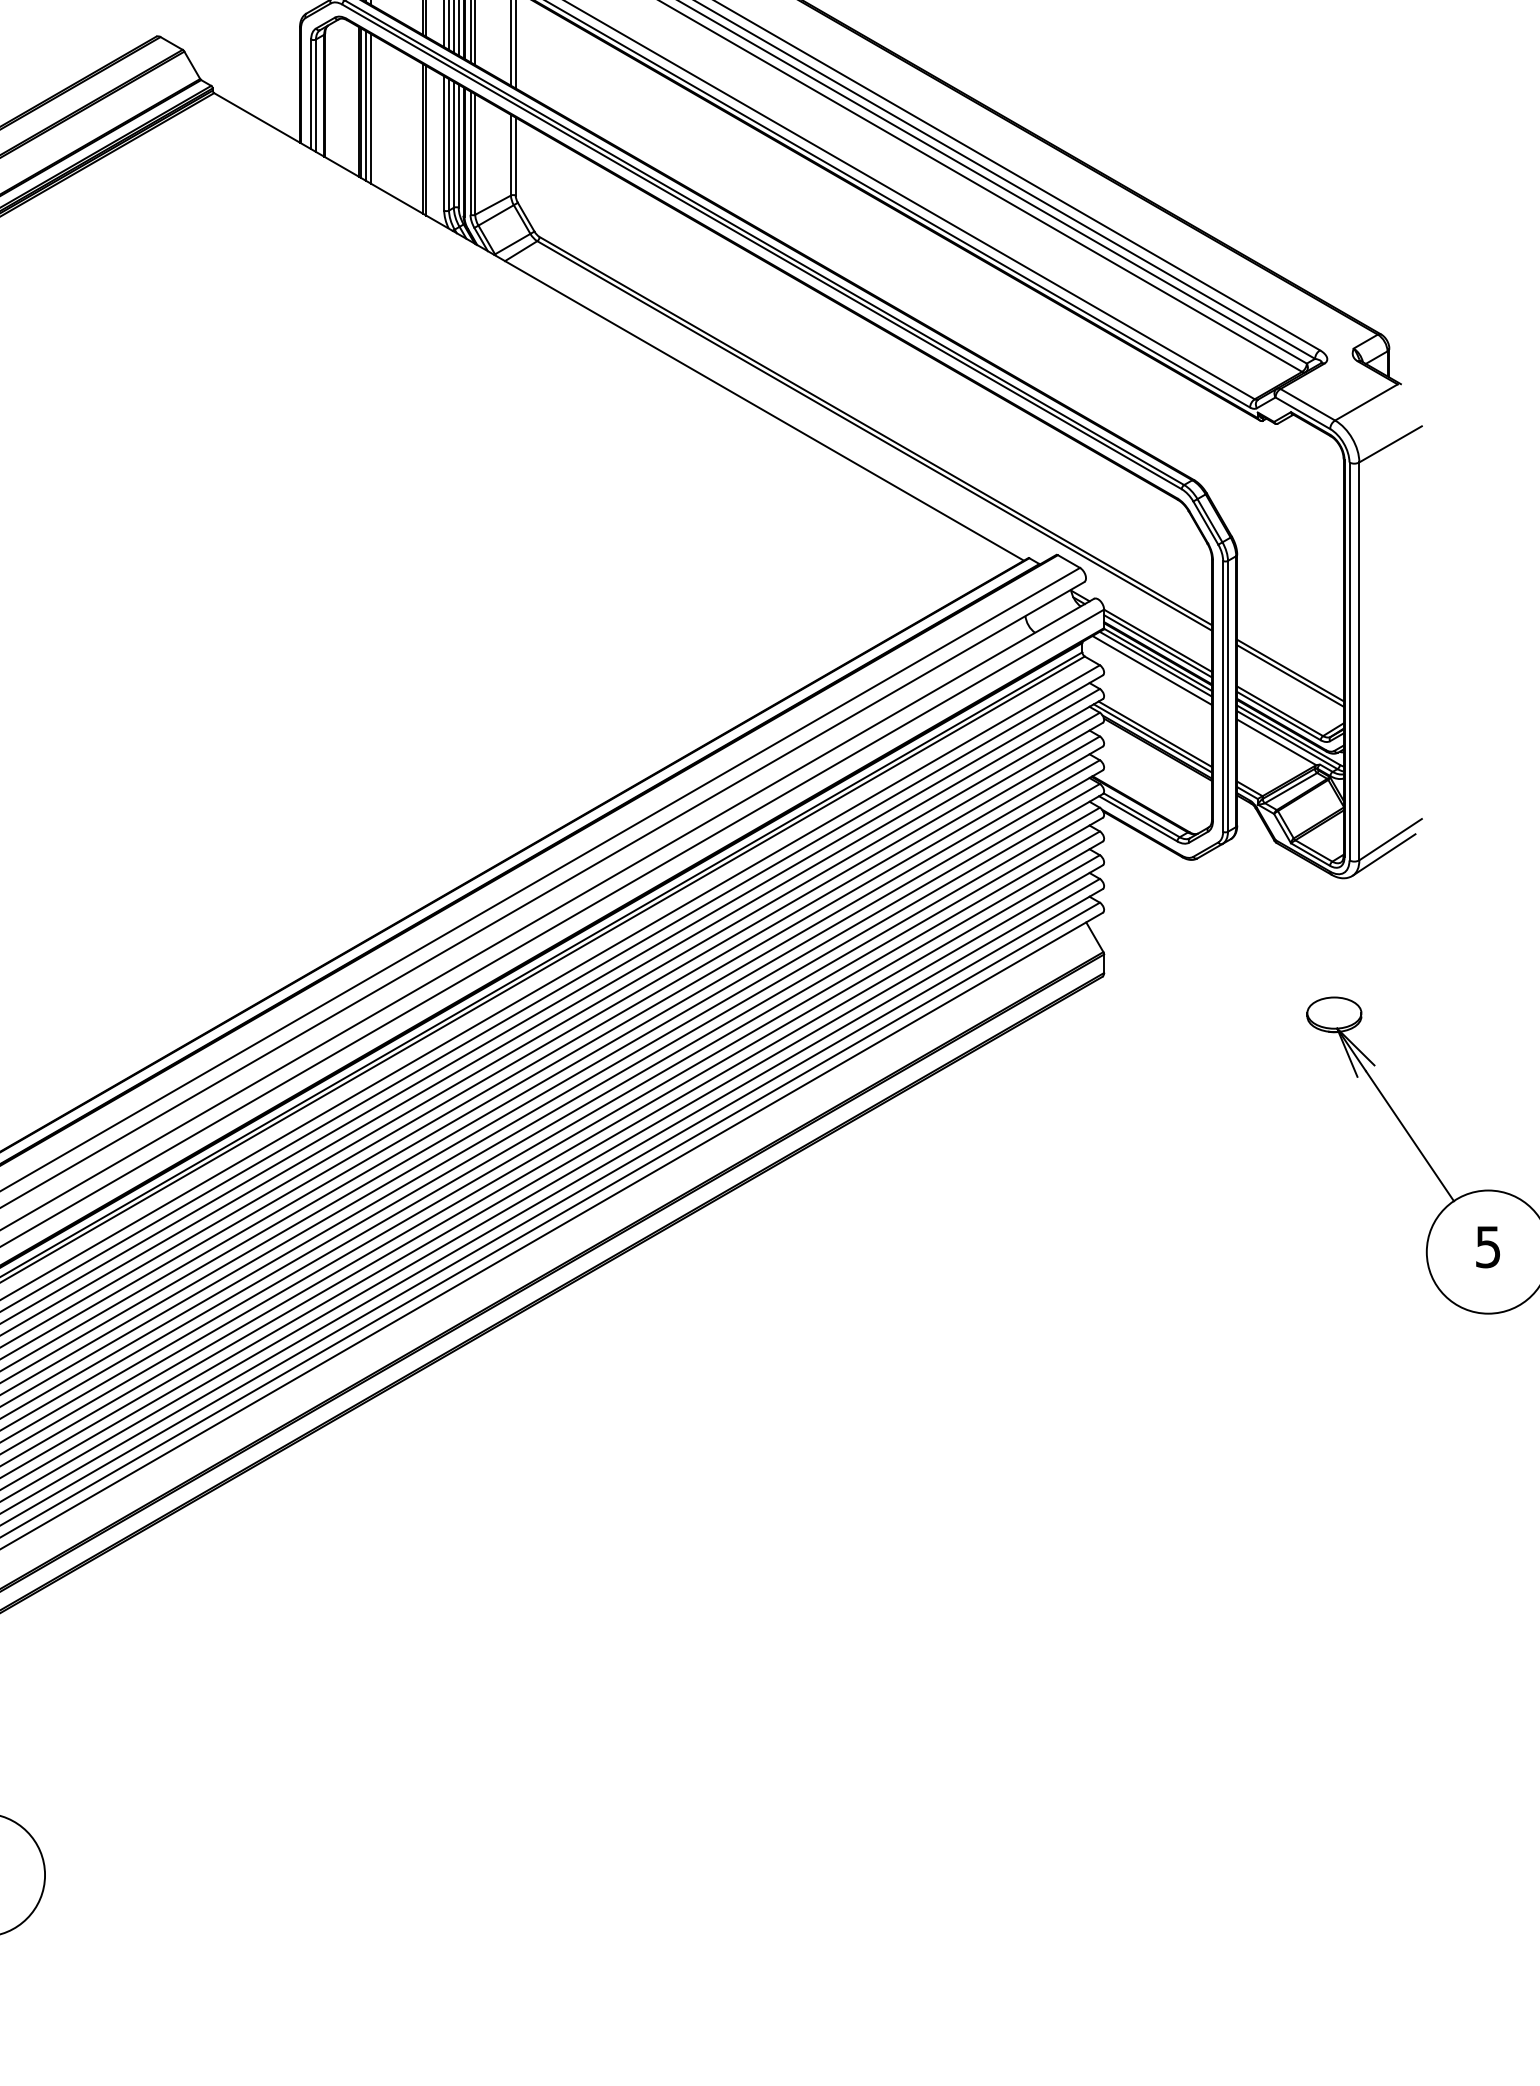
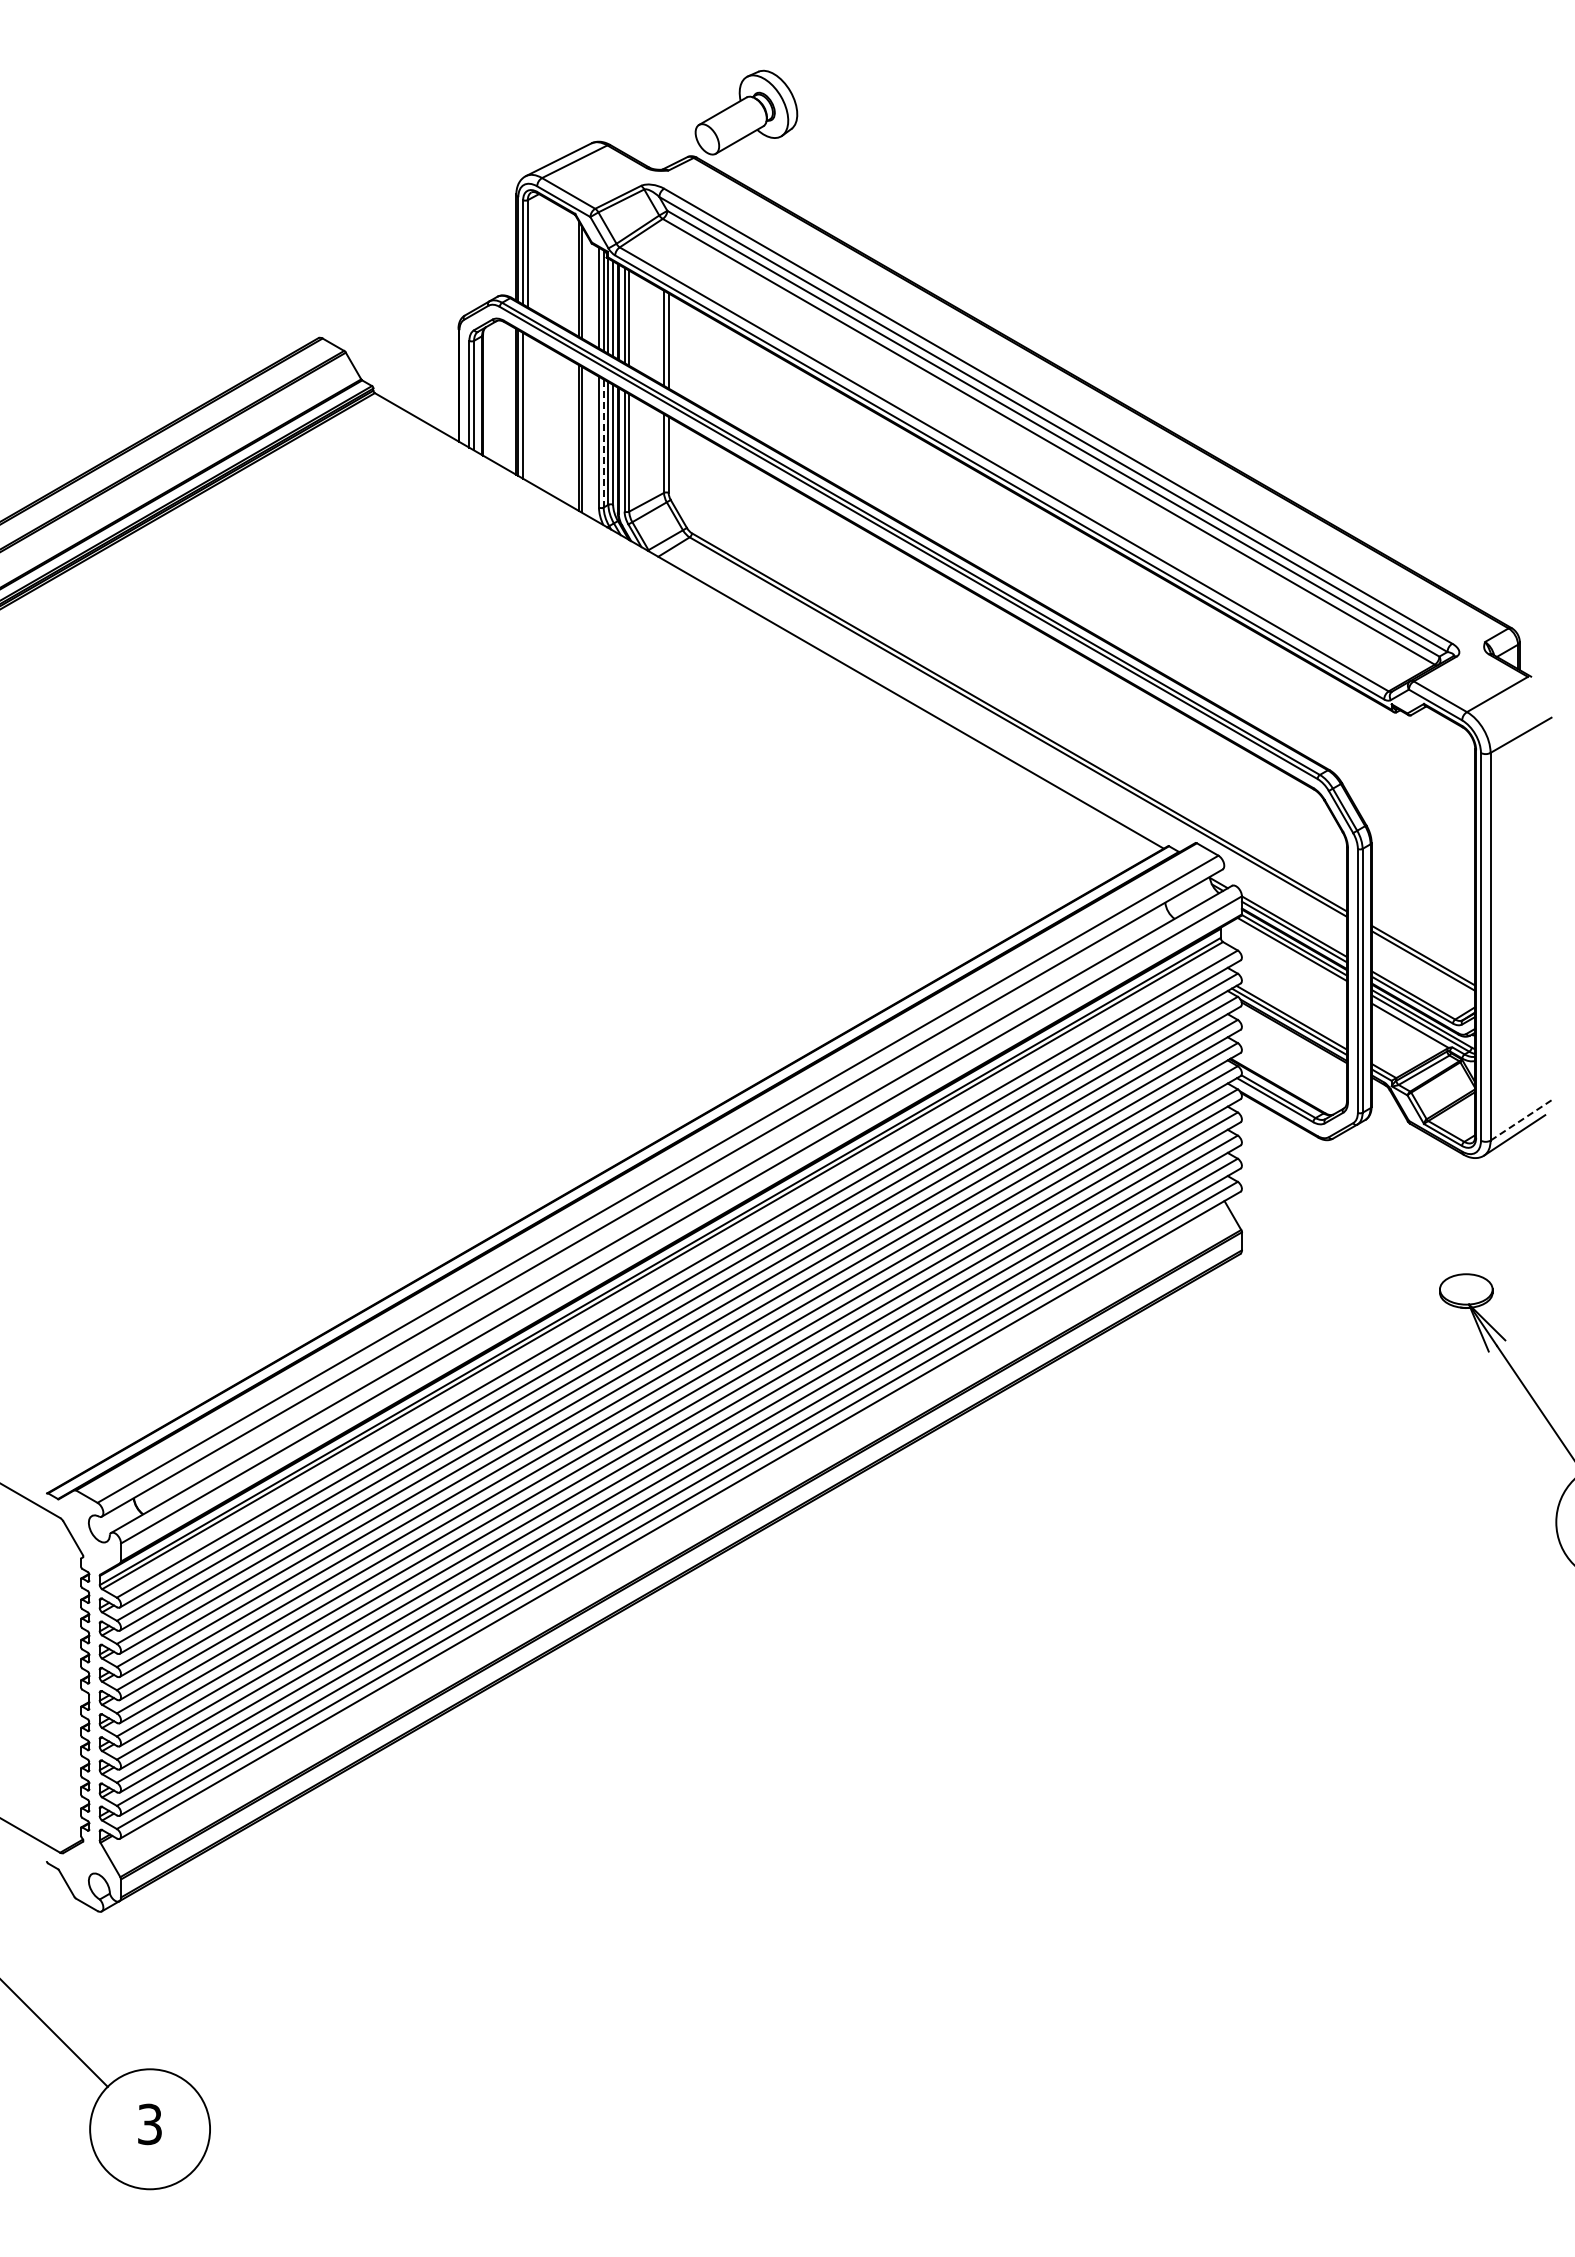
line: (370, 108) -> (527, 408), removed
line: (448, 144) -> (603, 443), solid -> dashed
line: (1151, 670) -> (1288, 955), removed
line: (1391, 839) -> (1521, 1120), solid -> dashed

